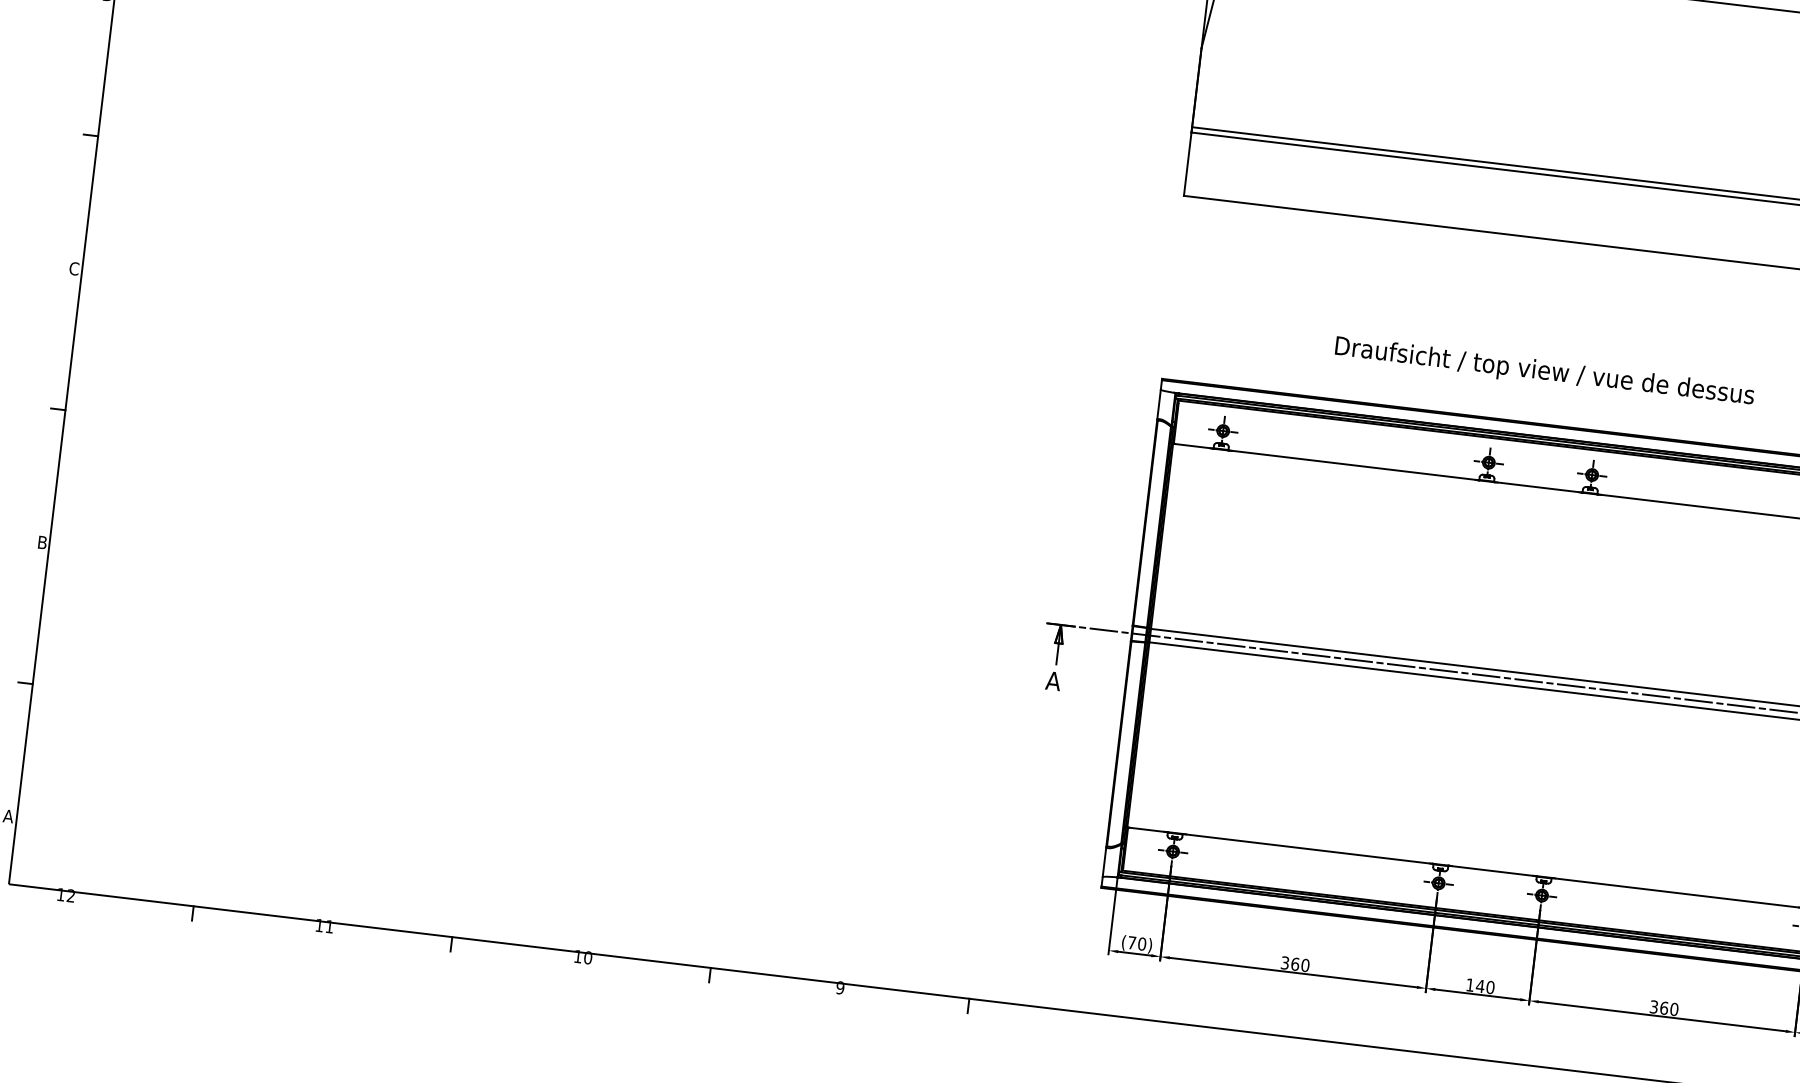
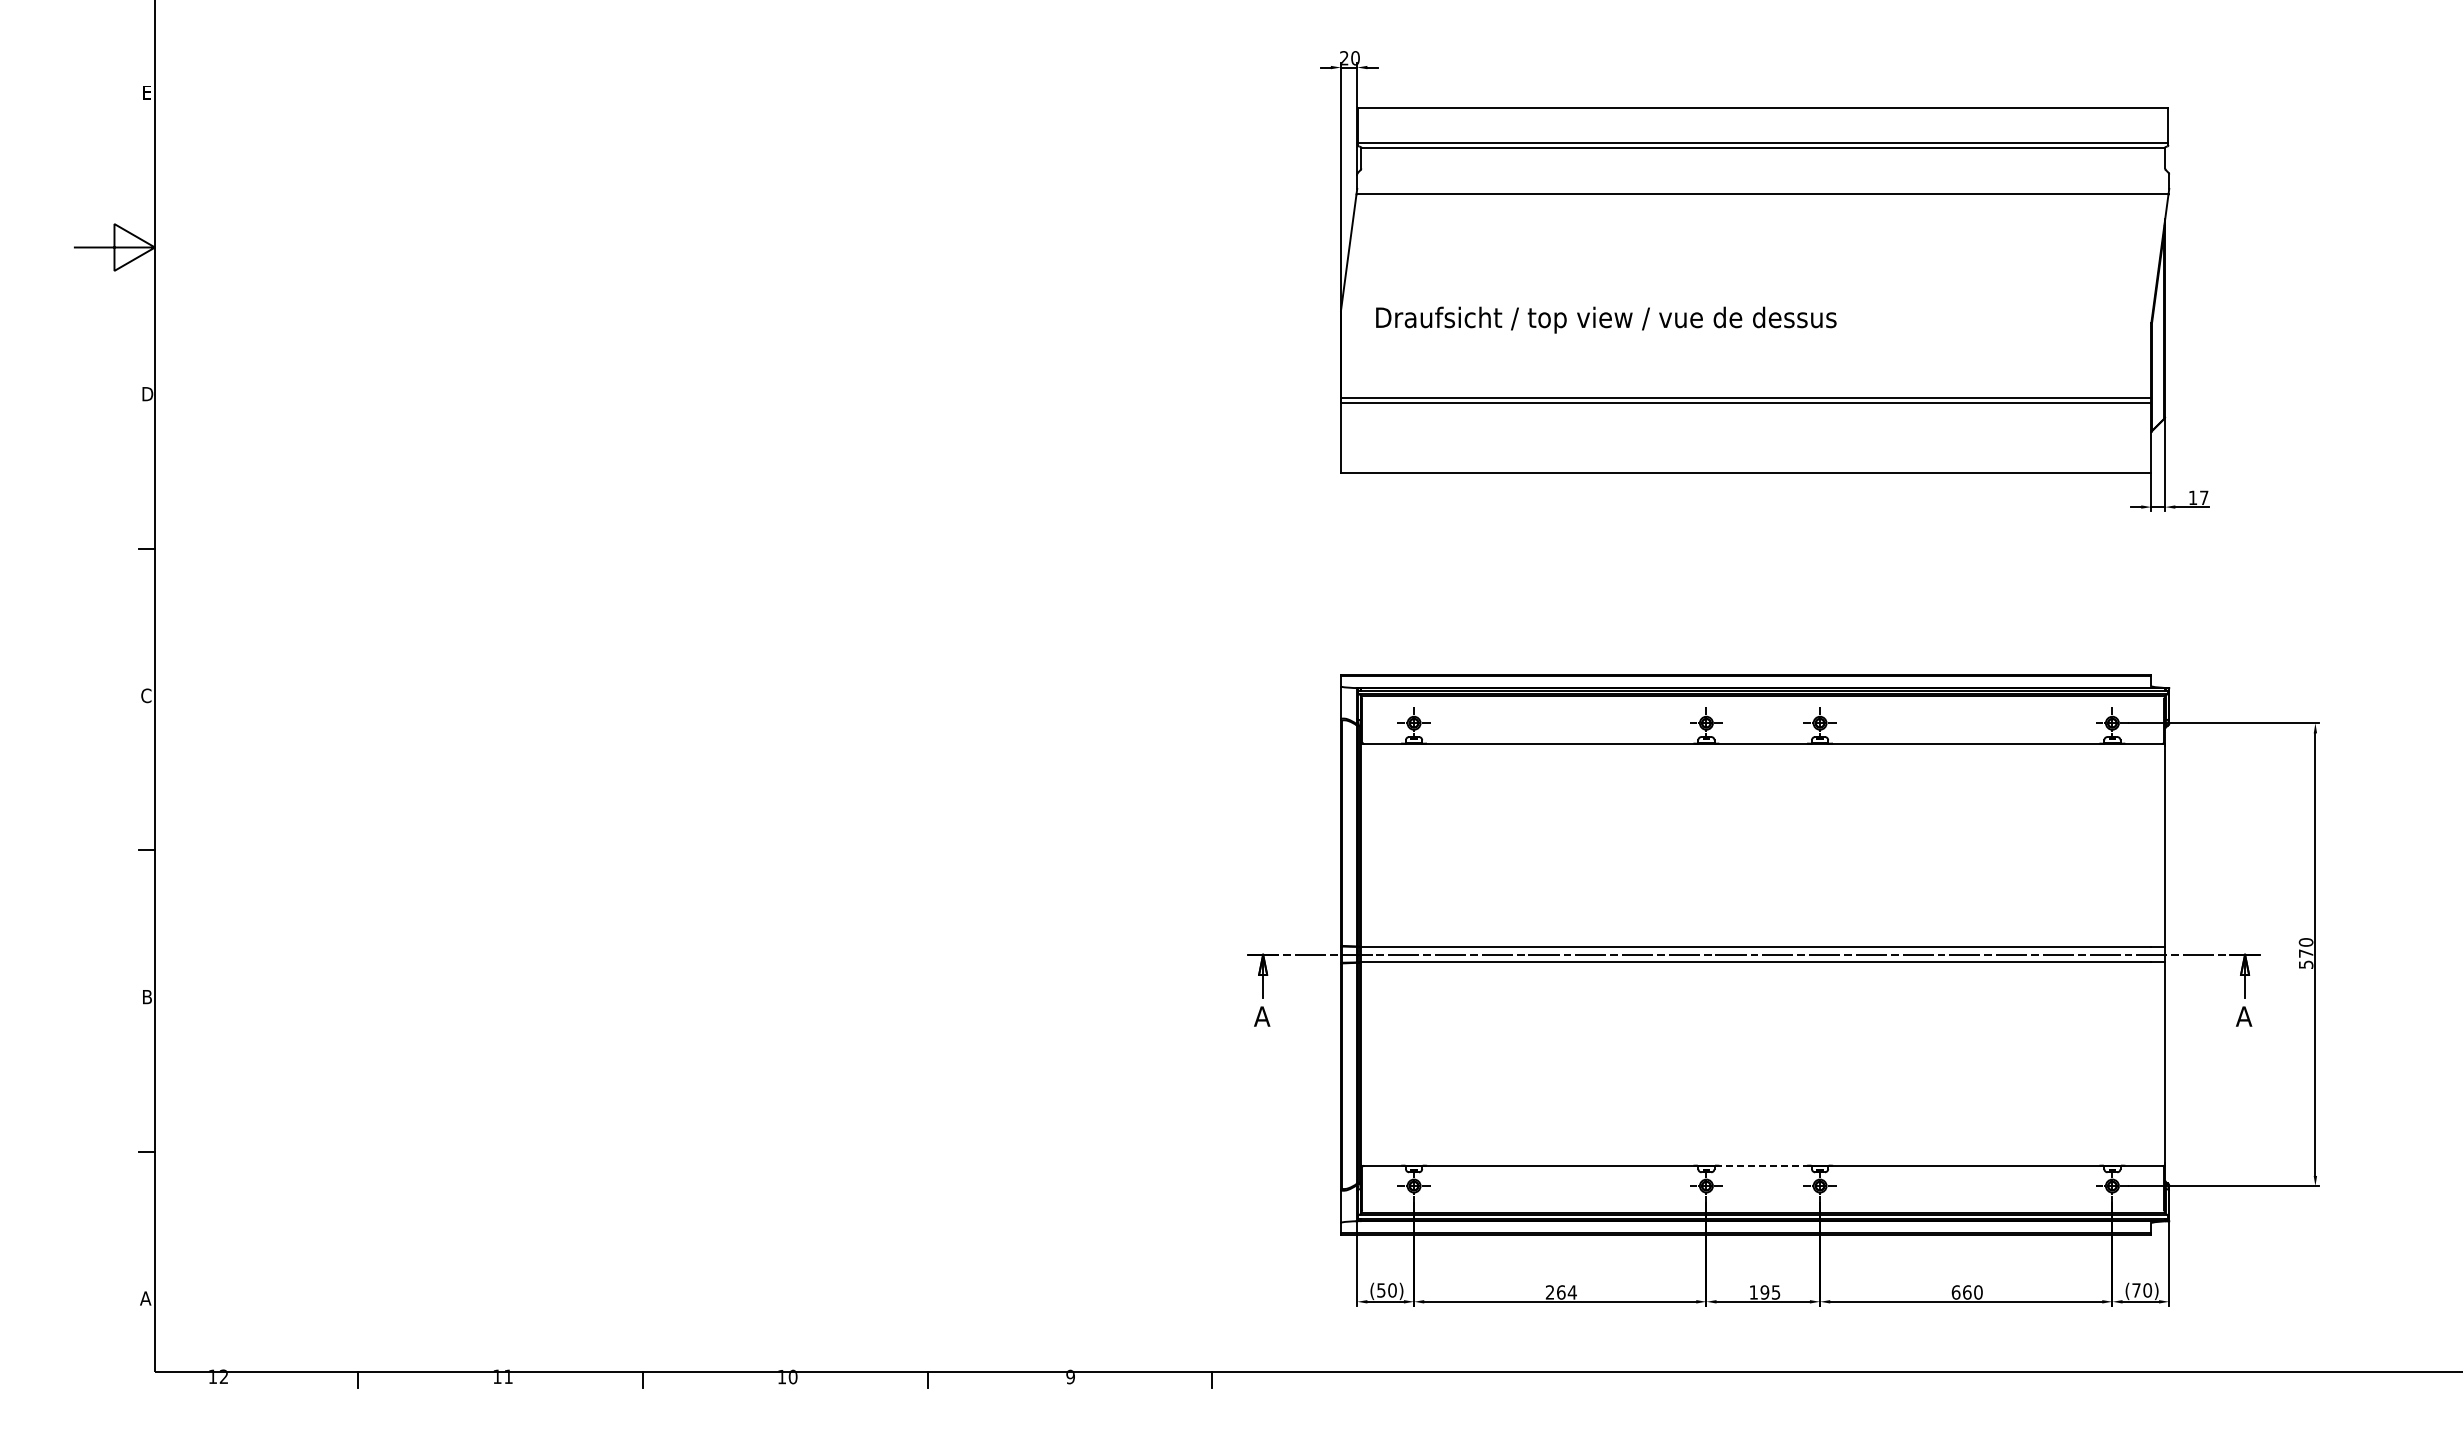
text: (1544, 371) -> (1606, 319), moved
line: (1492, 870) -> (1763, 1165), solid -> dashed
text: (1132, 942) -> (1381, 1290), (70) -> (50)
text: (1295, 964) -> (1561, 1292), 360 -> 264
text: (1485, 986) -> (1770, 1292), 140 -> 195
text: (1653, 1006) -> (1955, 1292), 360 -> 660

